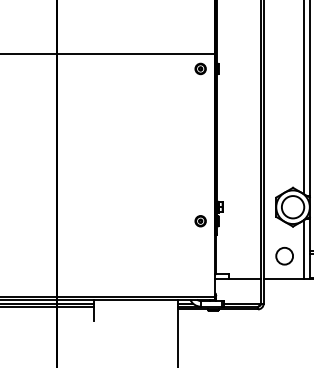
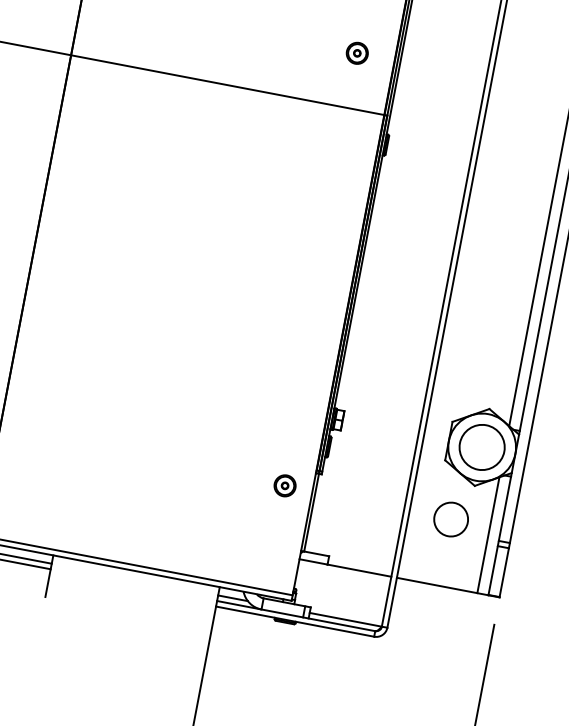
part: (200, 68) -> (357, 52), moved
part: (200, 221) -> (284, 486), moved
circle: (284, 256) -> (450, 520), moved

